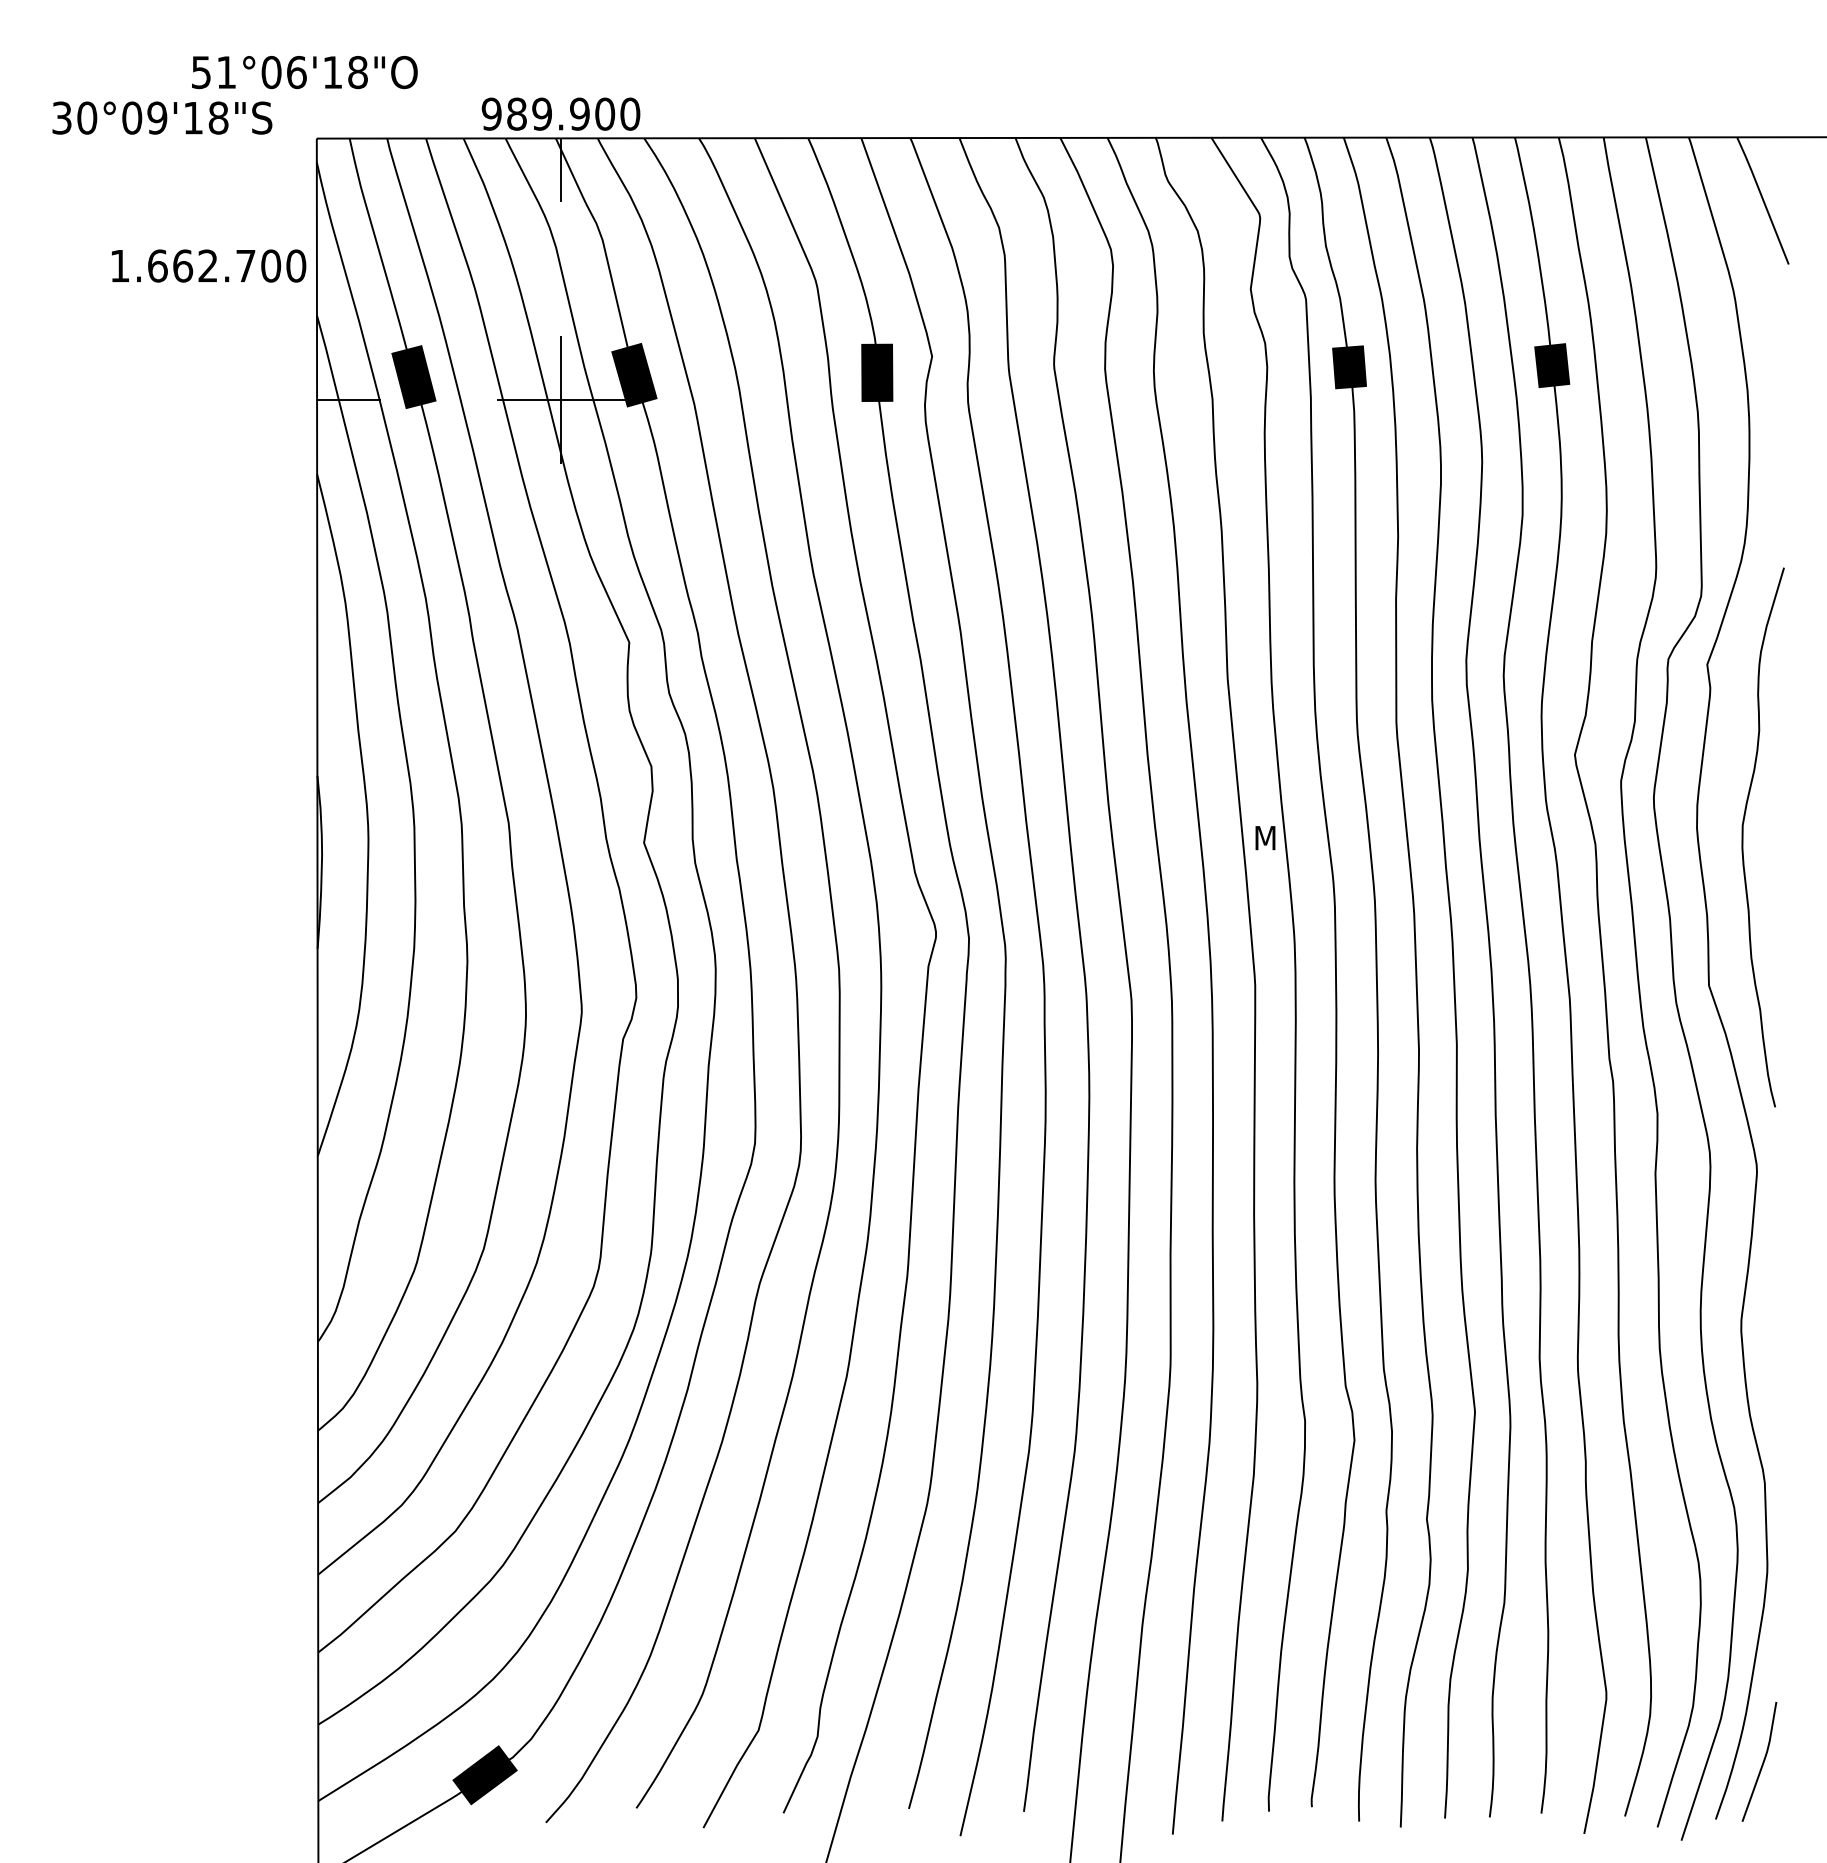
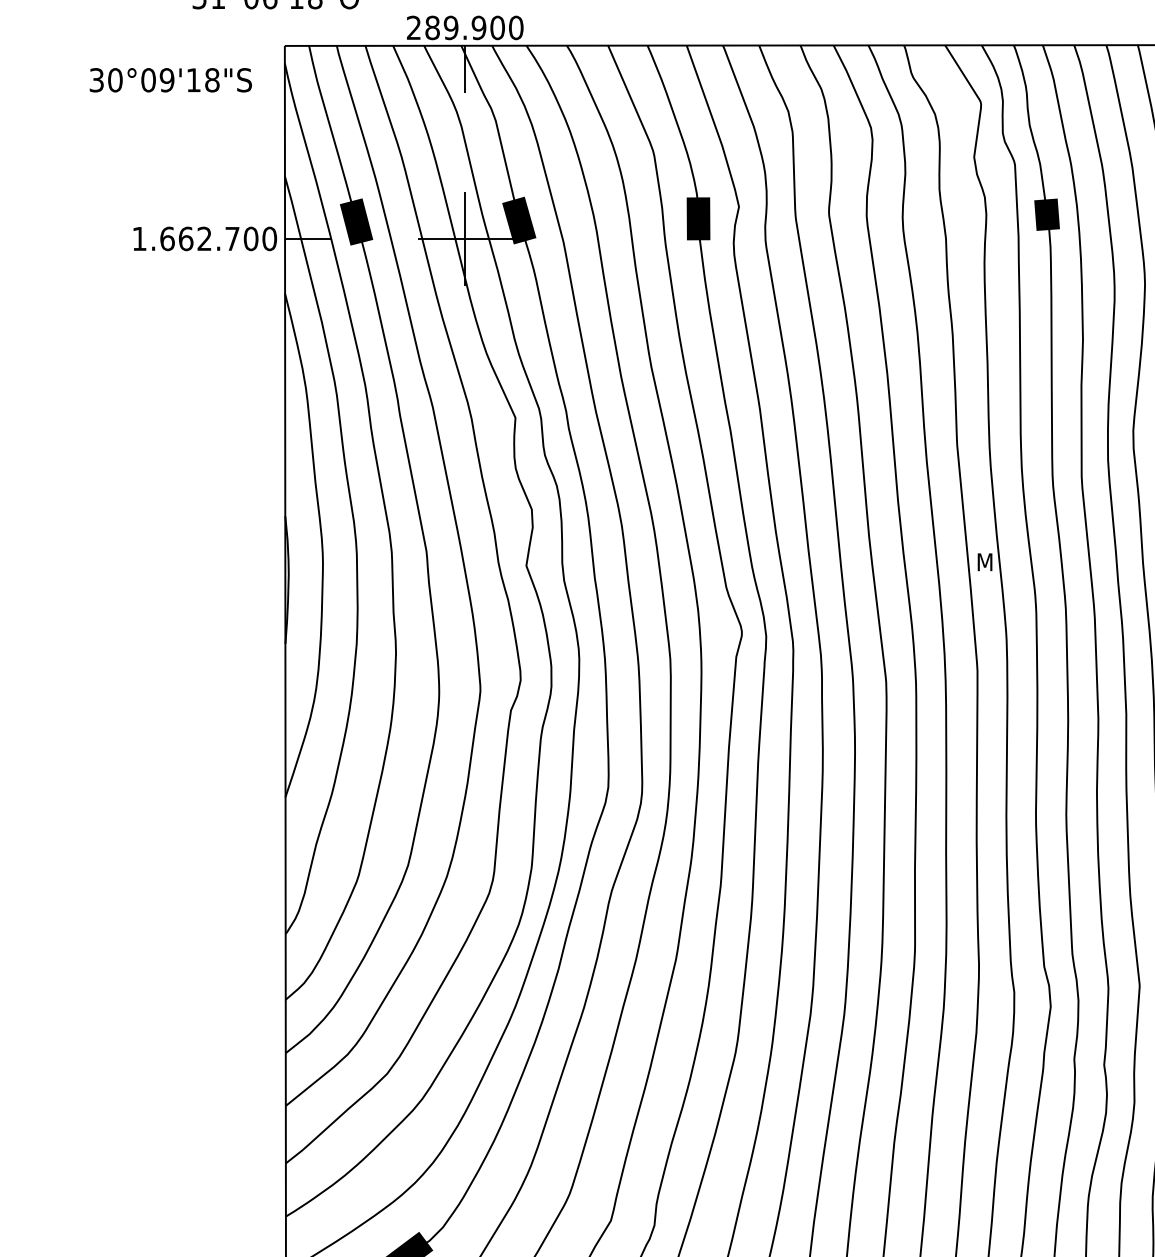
text: (491, 113) -> (413, 27), 989.900 -> 289.900
text: (162, 117) -> (170, 79), moved
text: (208, 265) -> (204, 238), moved

